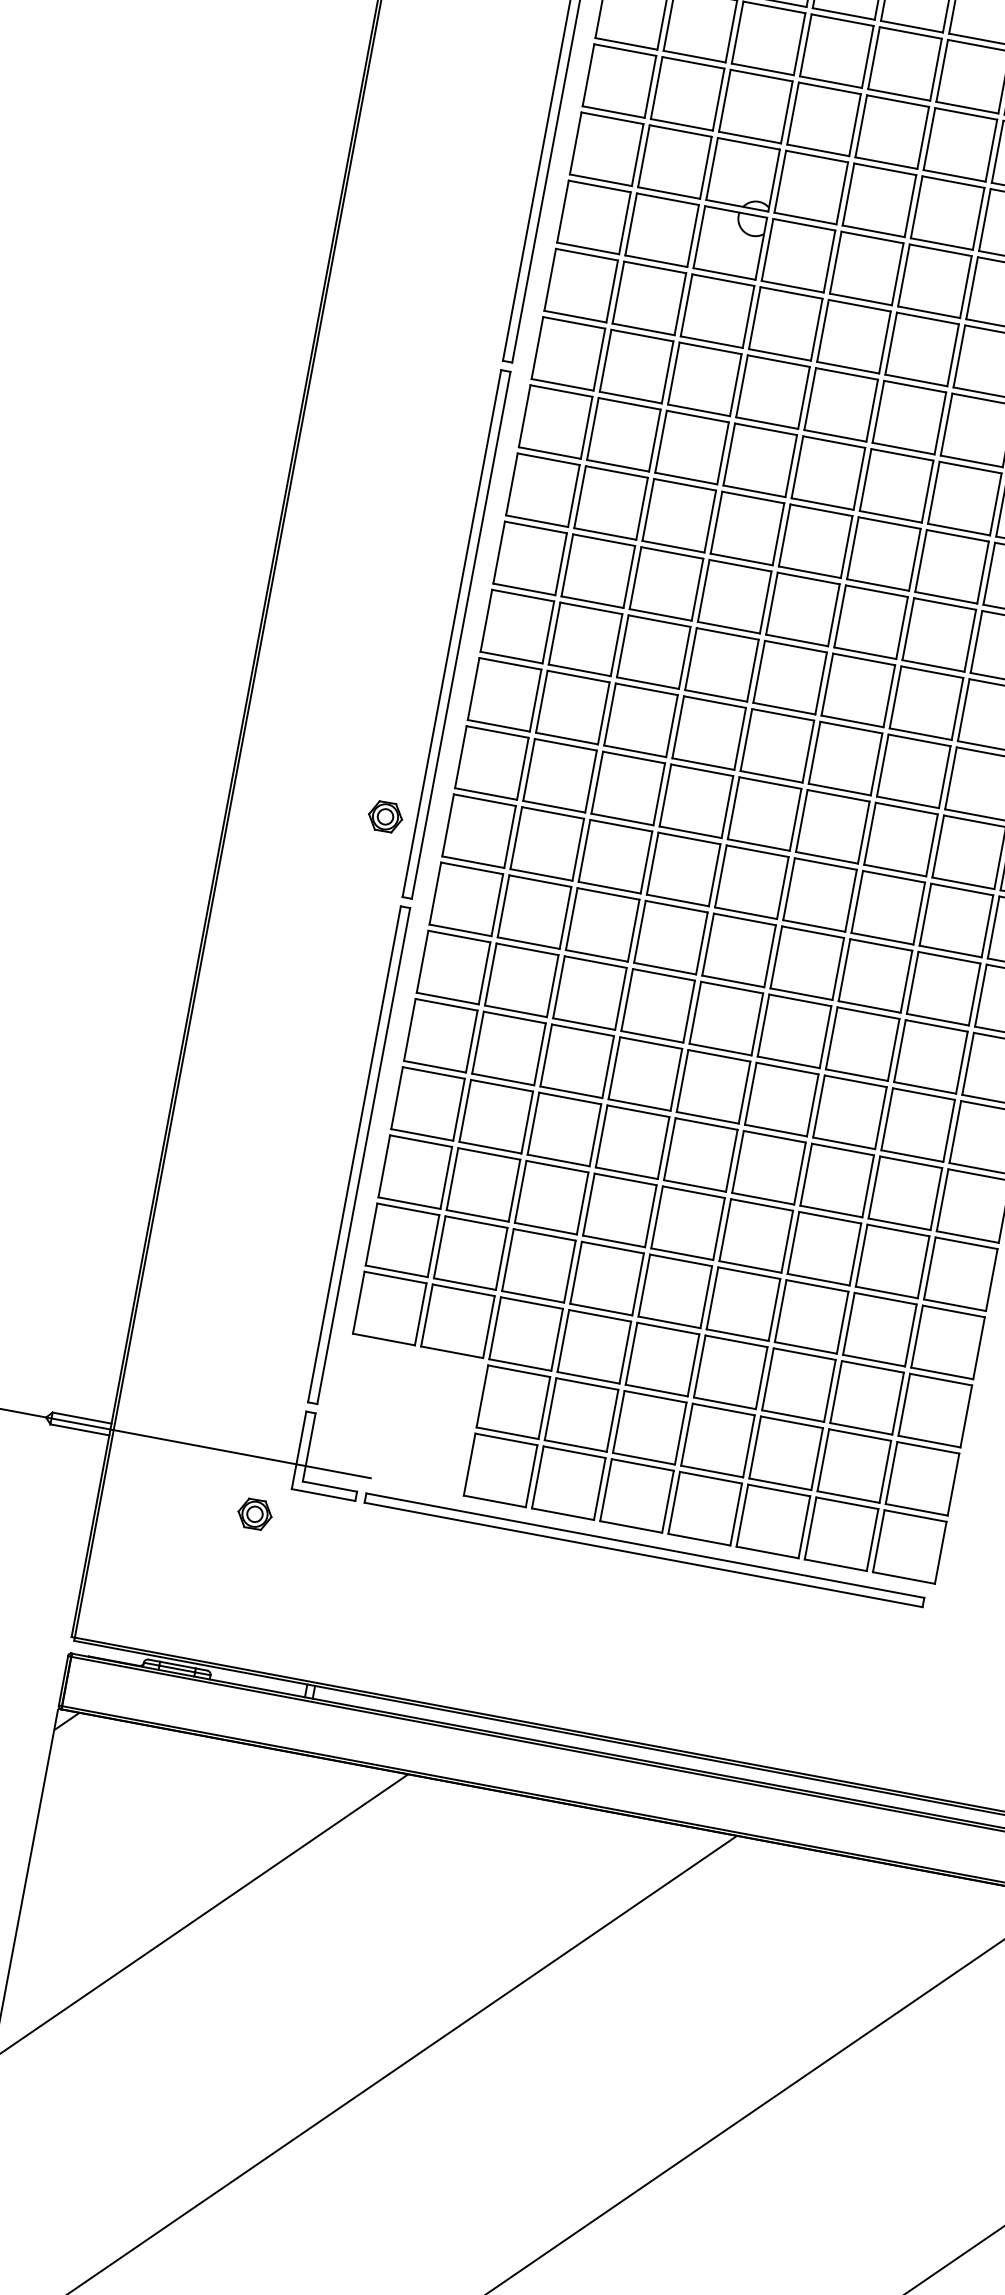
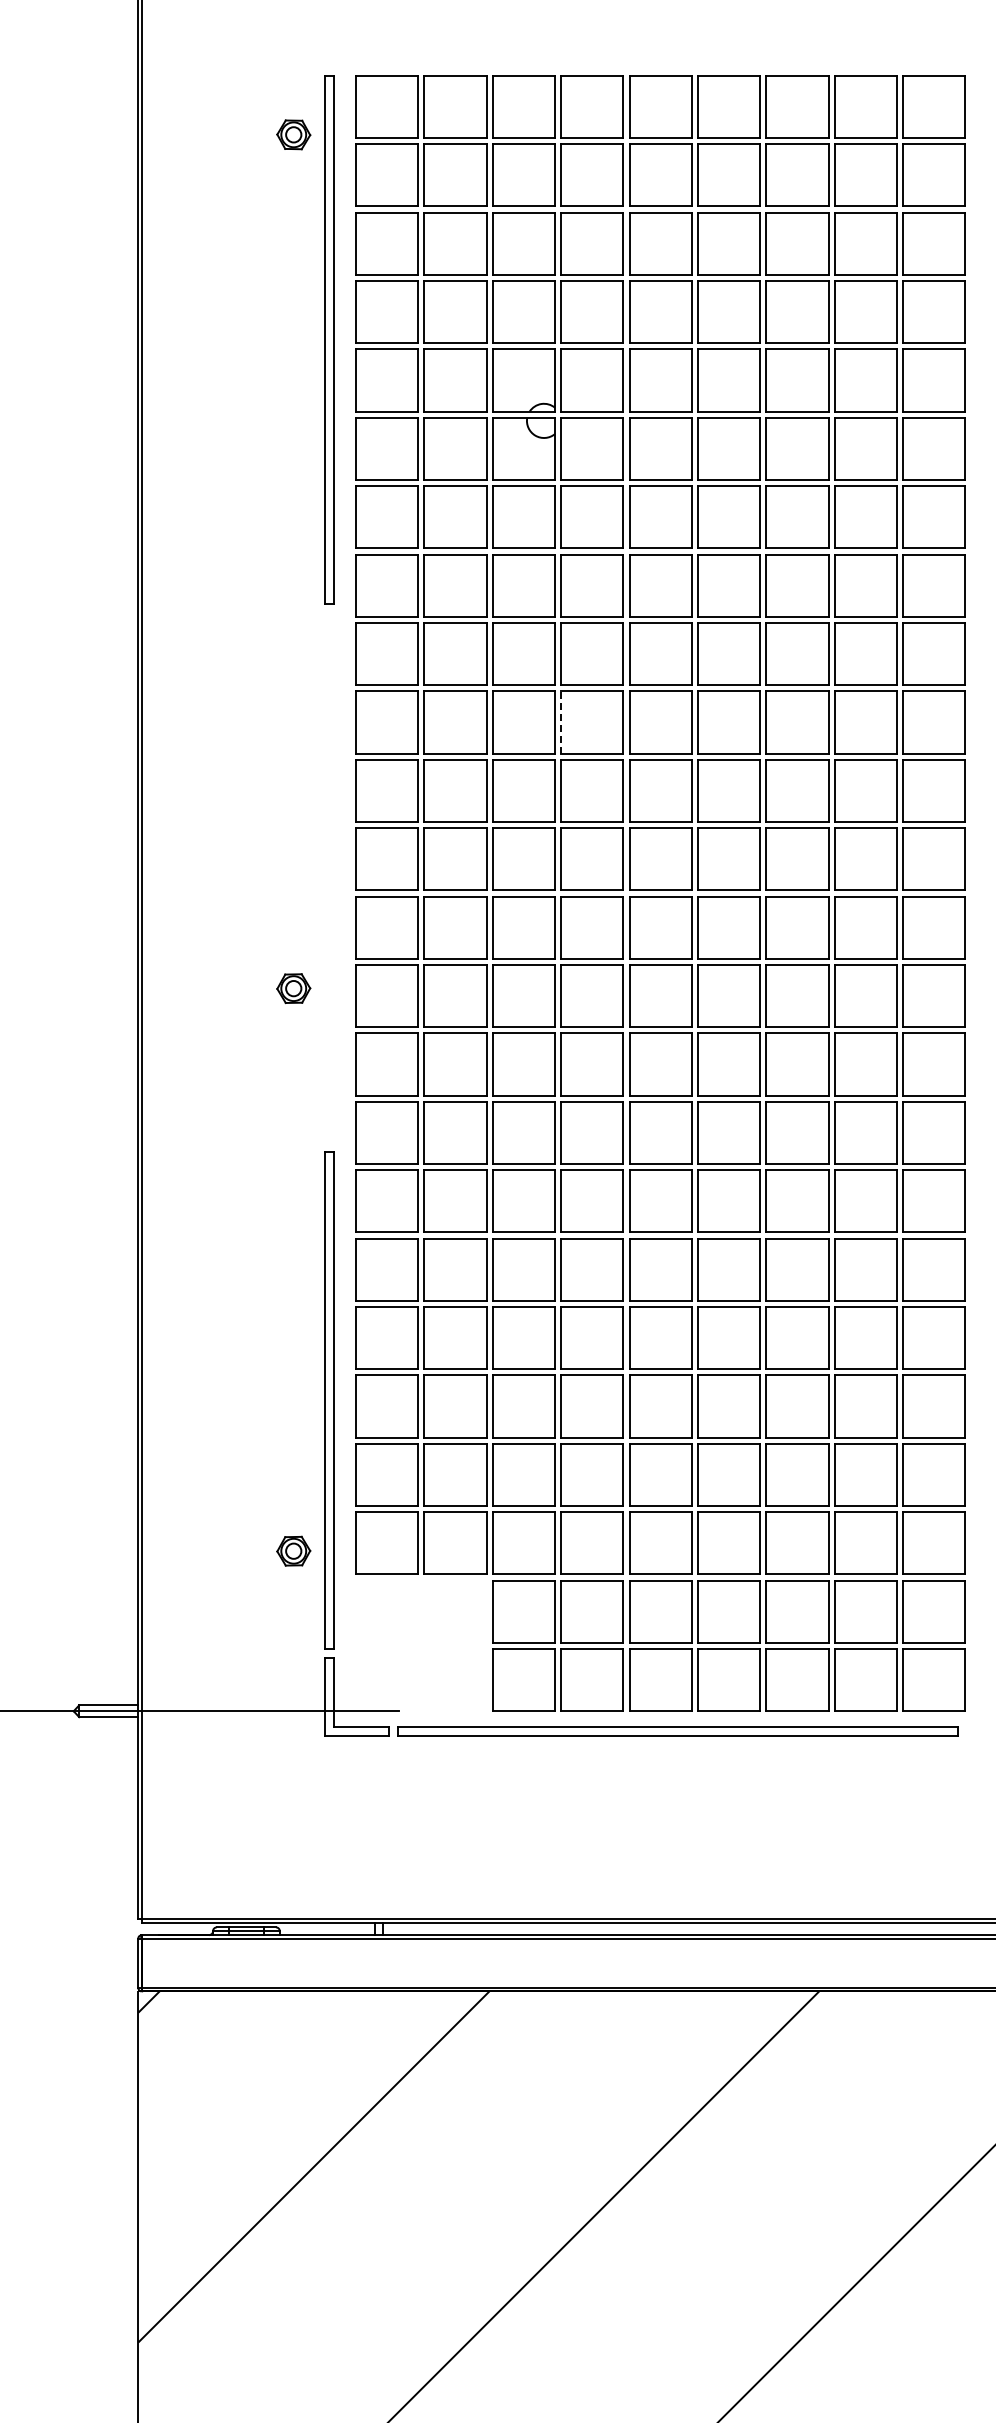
line: (716, 522) -> (561, 722), solid -> dashed
part: (456, 634) -> (329, 877), removed
part: (385, 816) -> (293, 988), moved
part: (254, 1513) -> (293, 1550), moved

